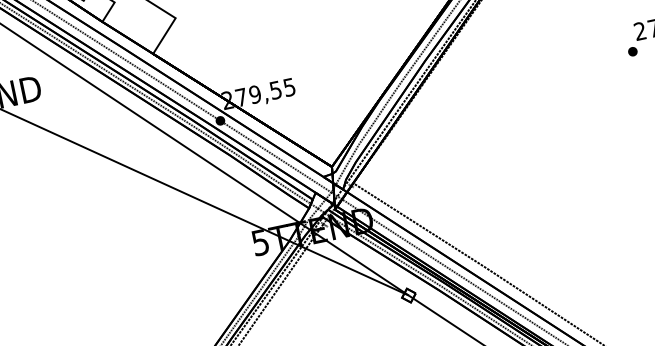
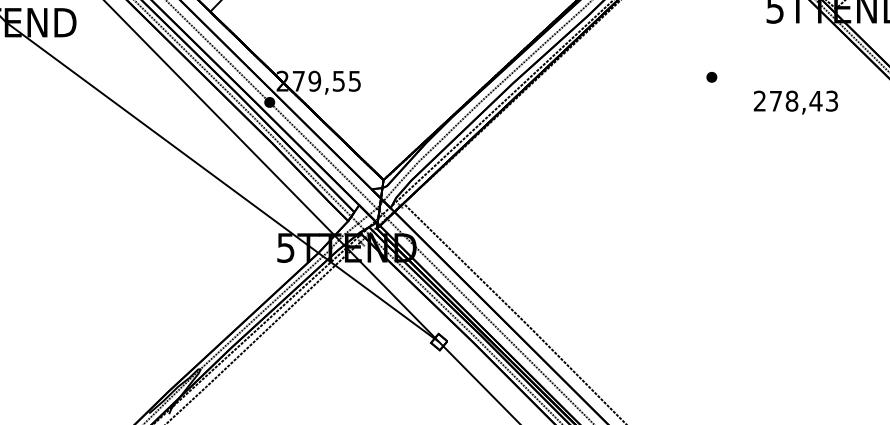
part: (632, 51) -> (711, 77), moved

